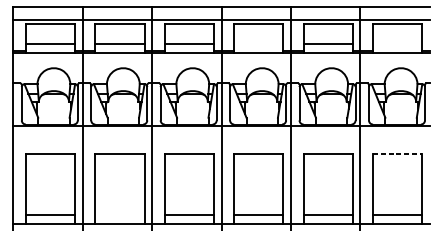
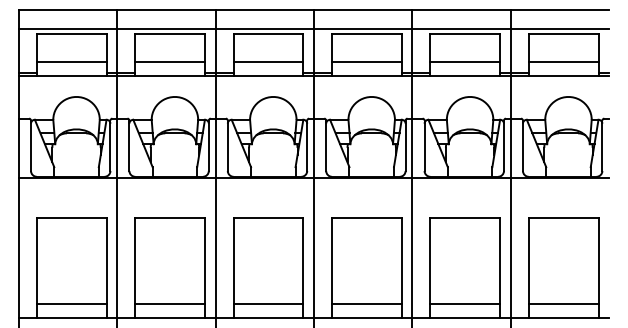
line: (258, 43) -> (366, 62), added
line: (397, 43) -> (563, 62), added
line: (397, 153) -> (563, 218), dashed -> solid
line: (119, 214) -> (169, 304), added

